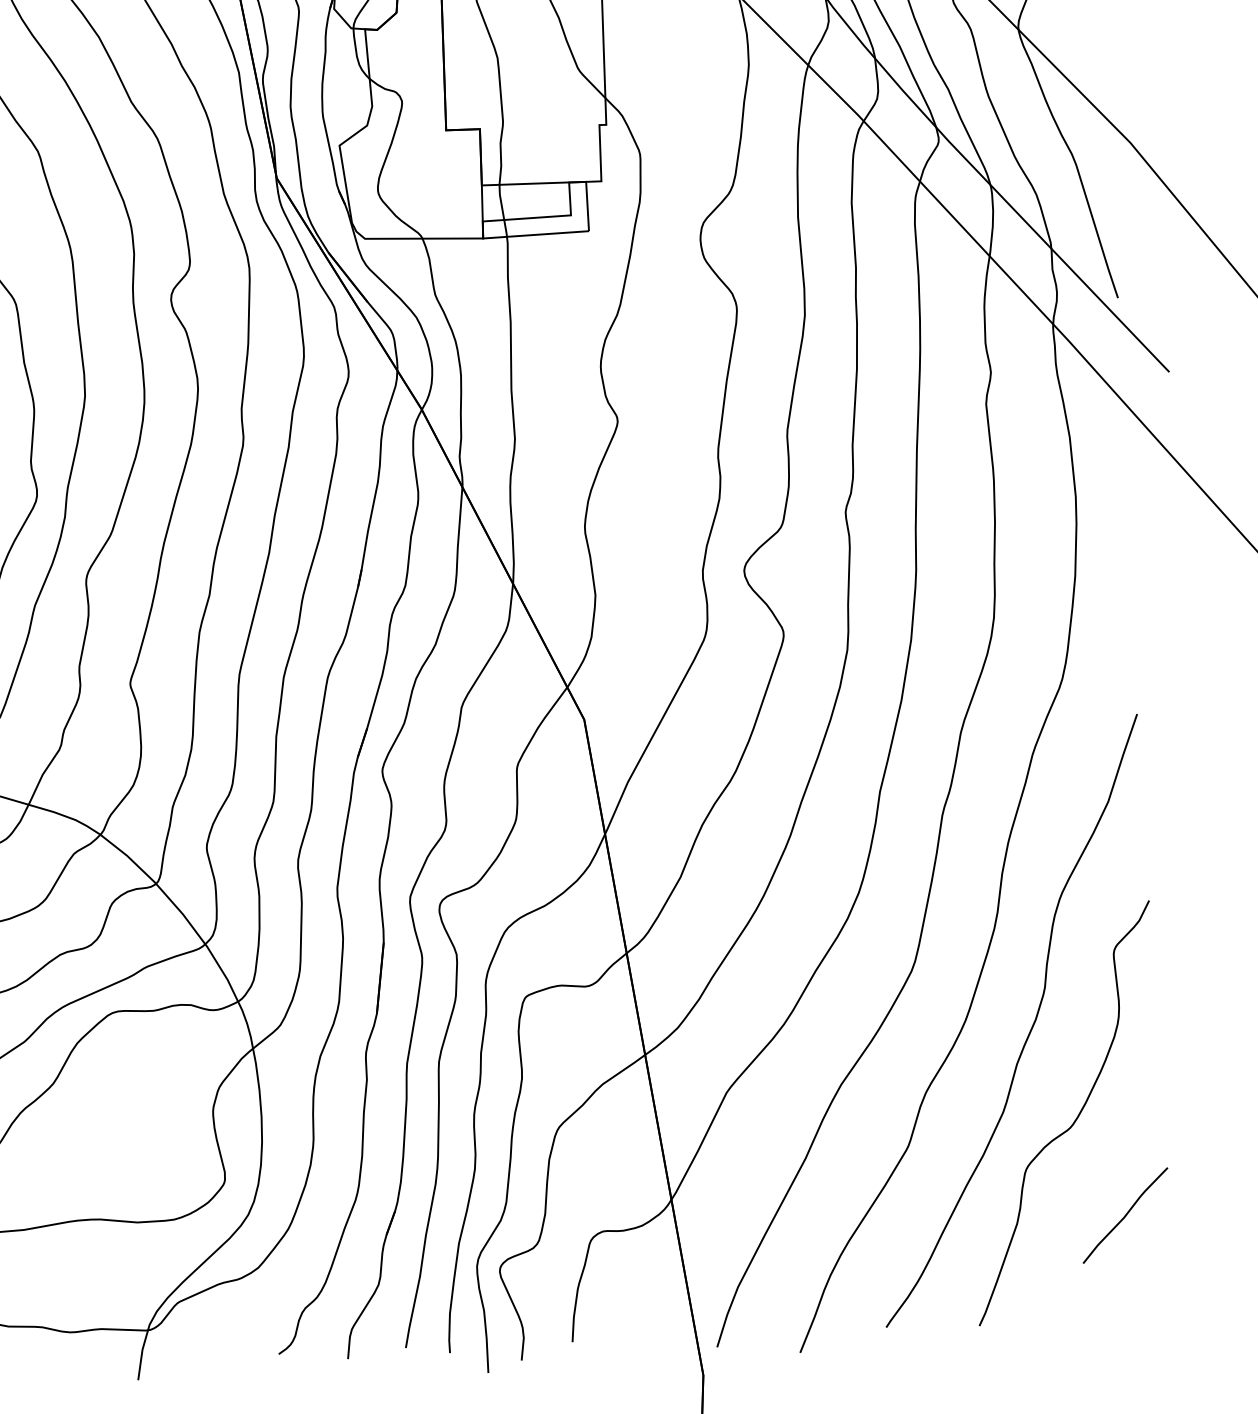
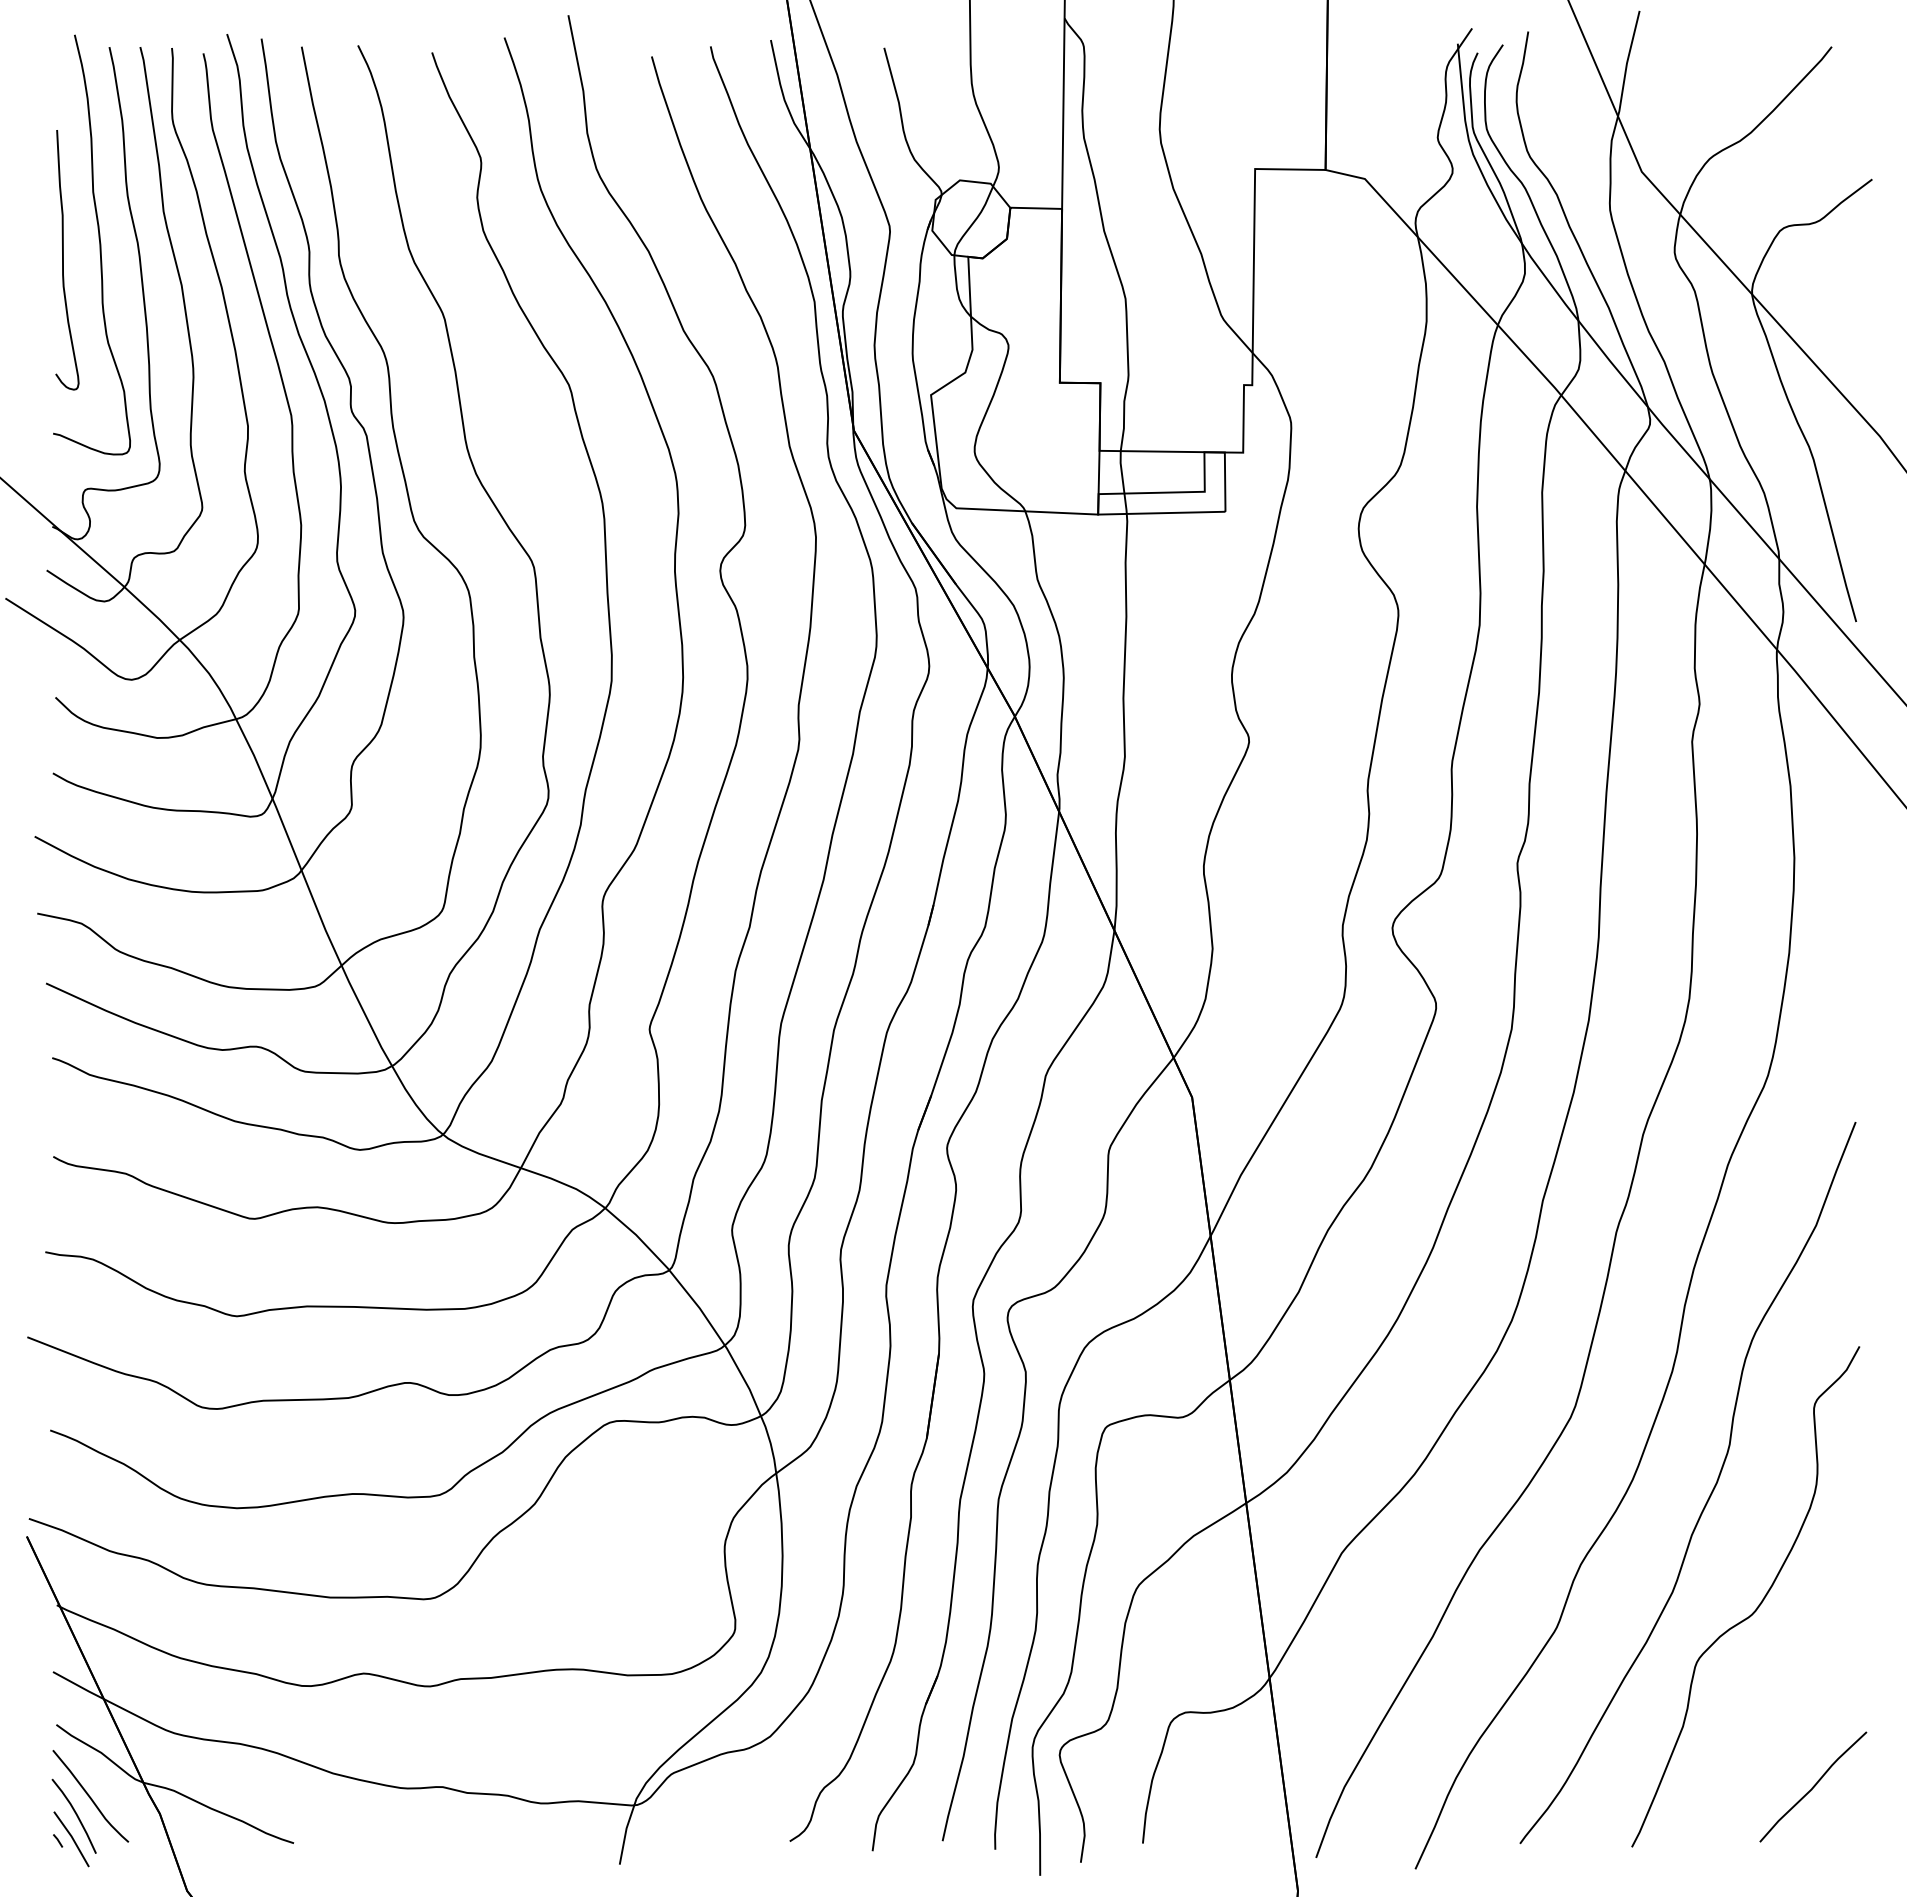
curve: (1125, 1215) -> (1813, 1786), moved

